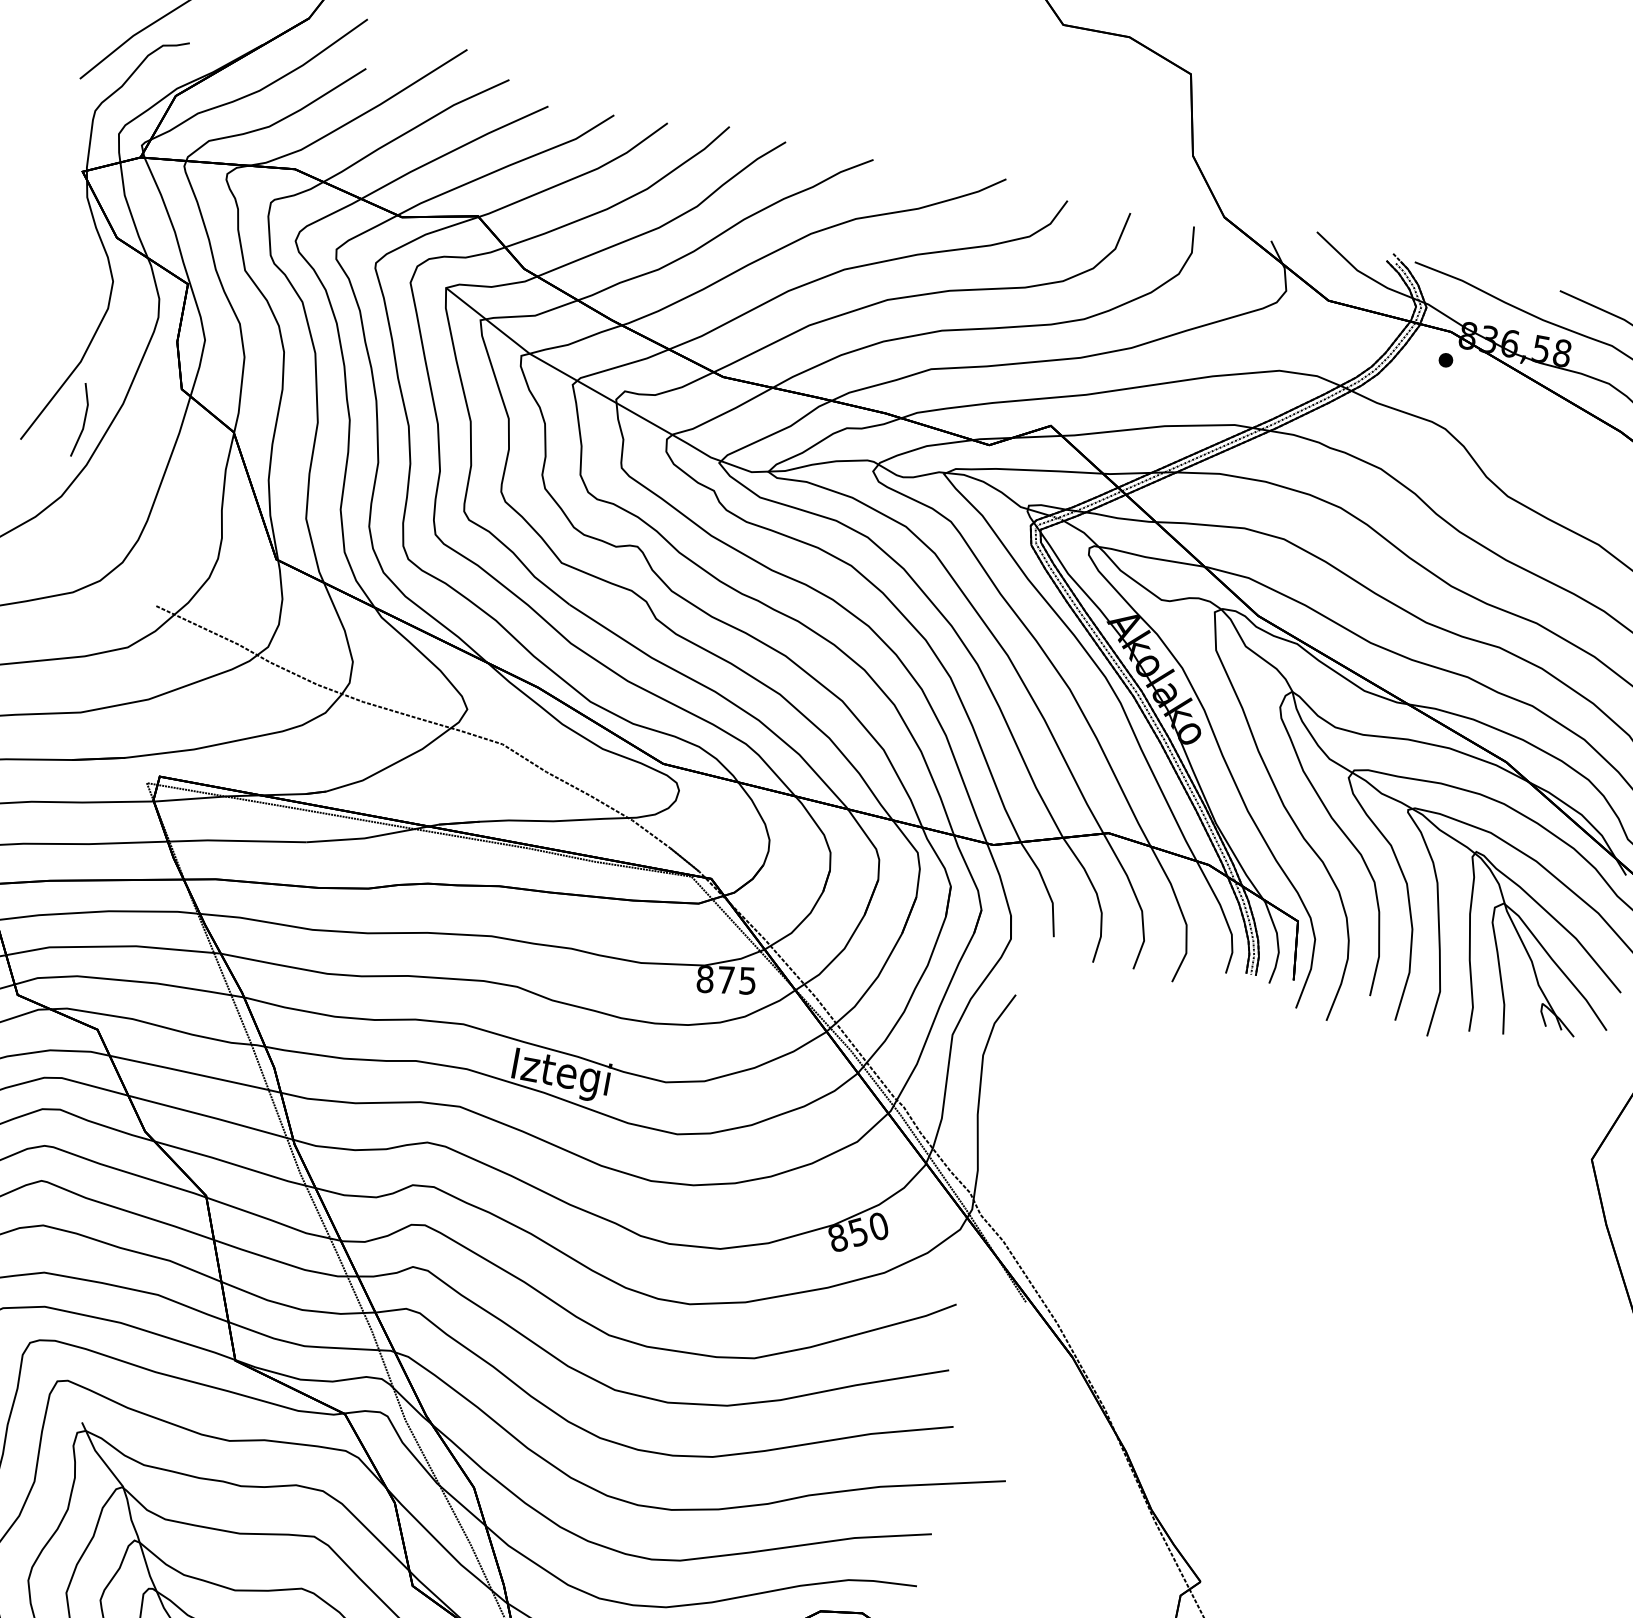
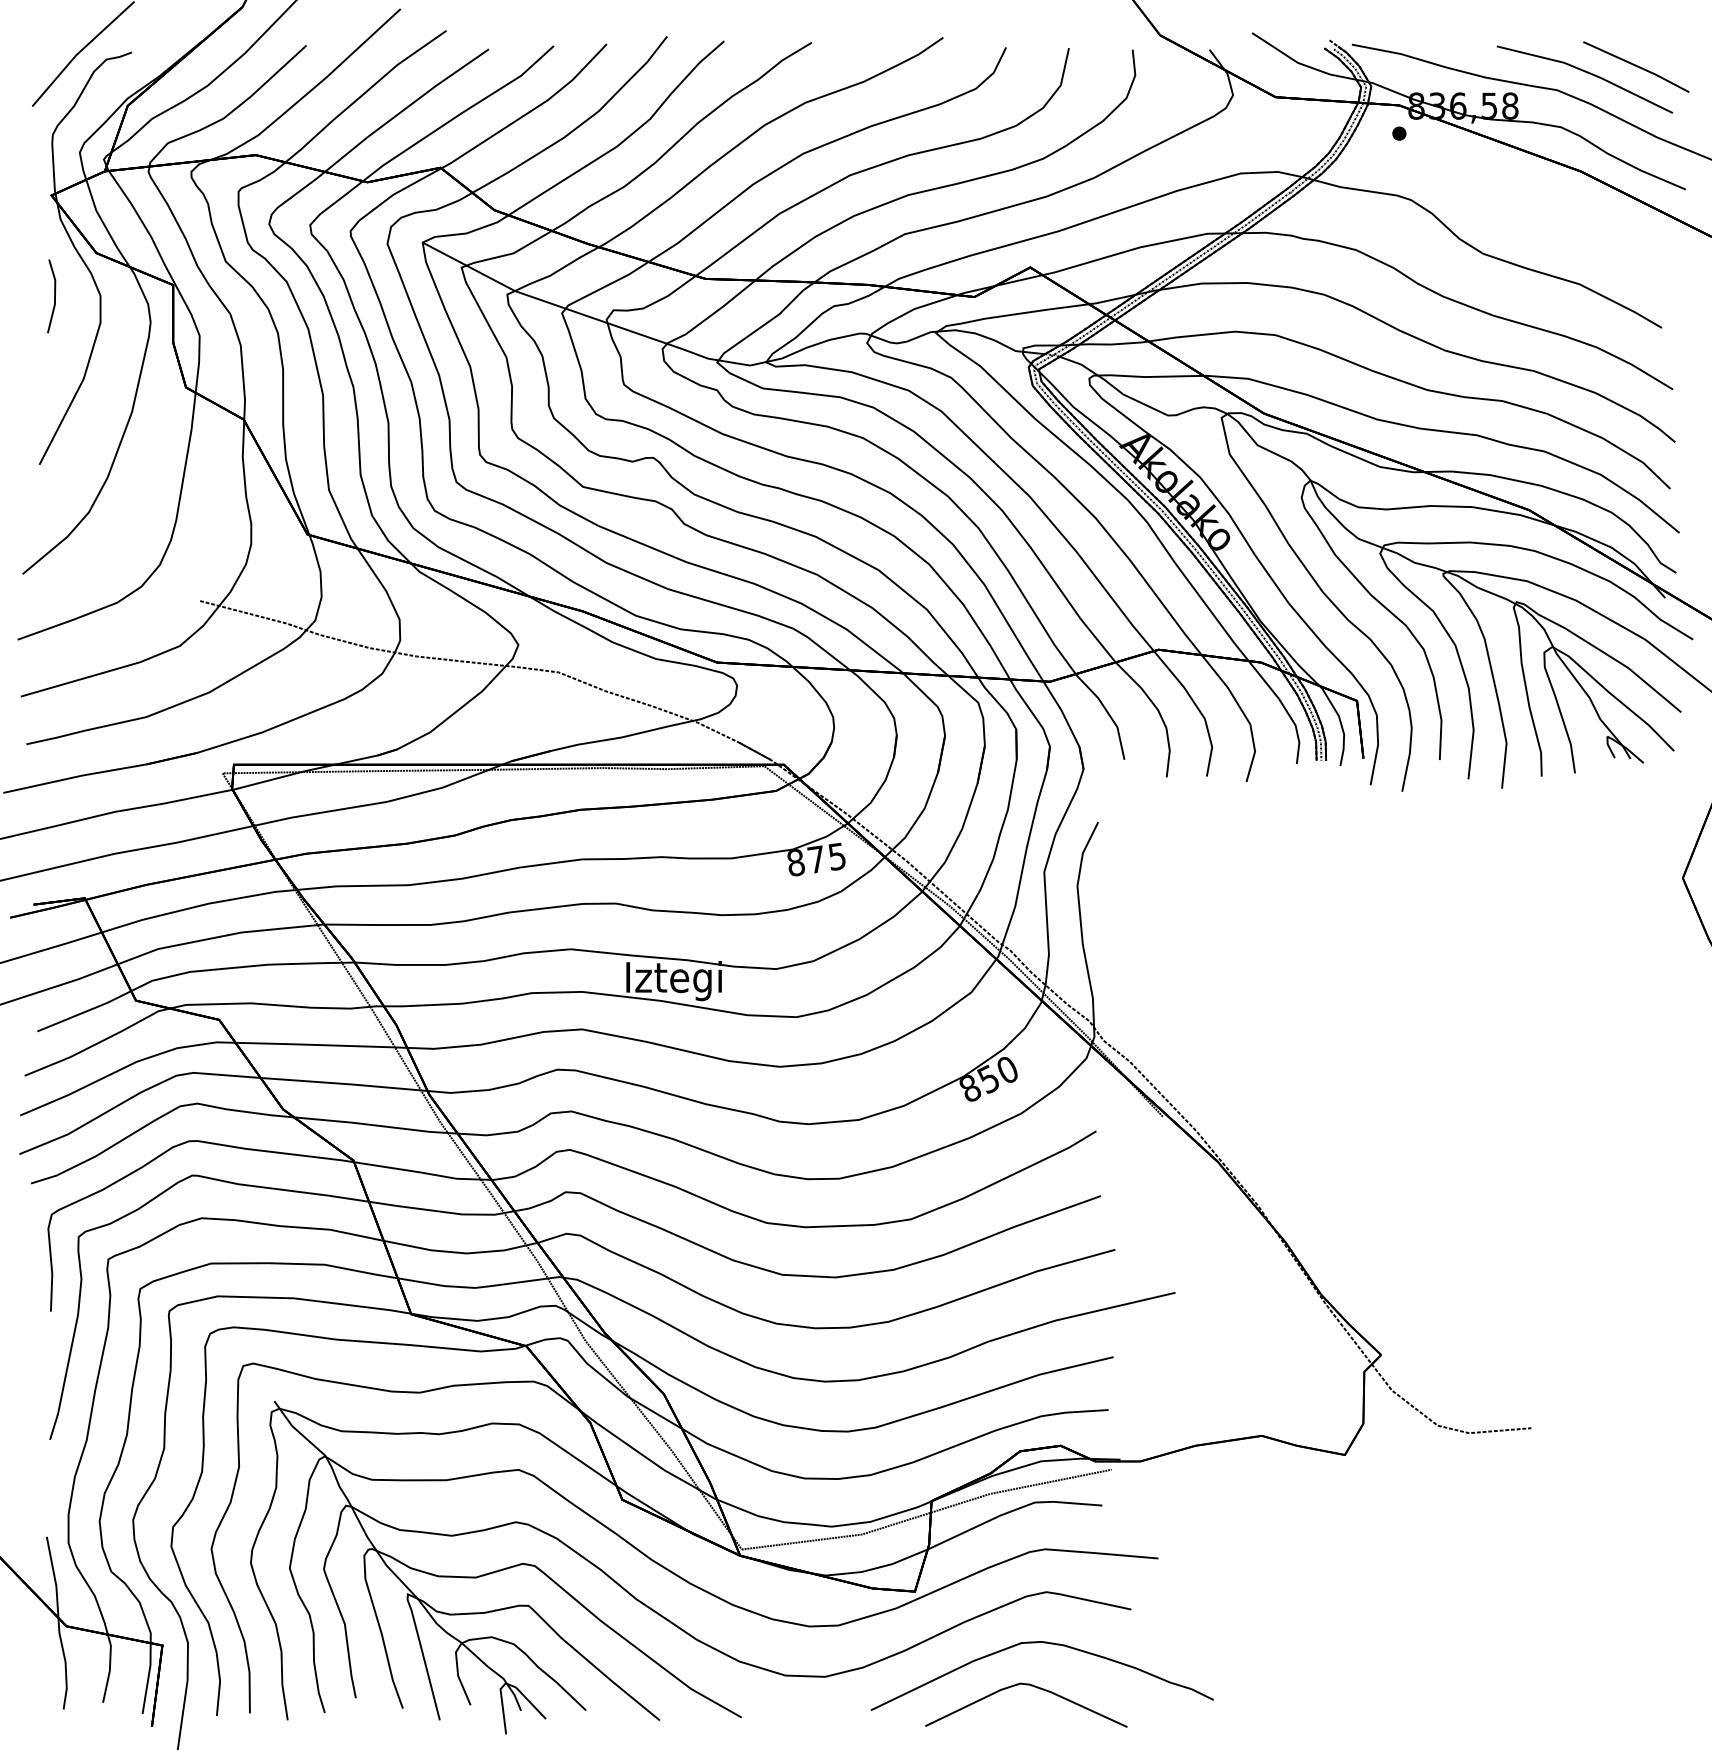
line: (84, 421) -> (54, 296), moved

